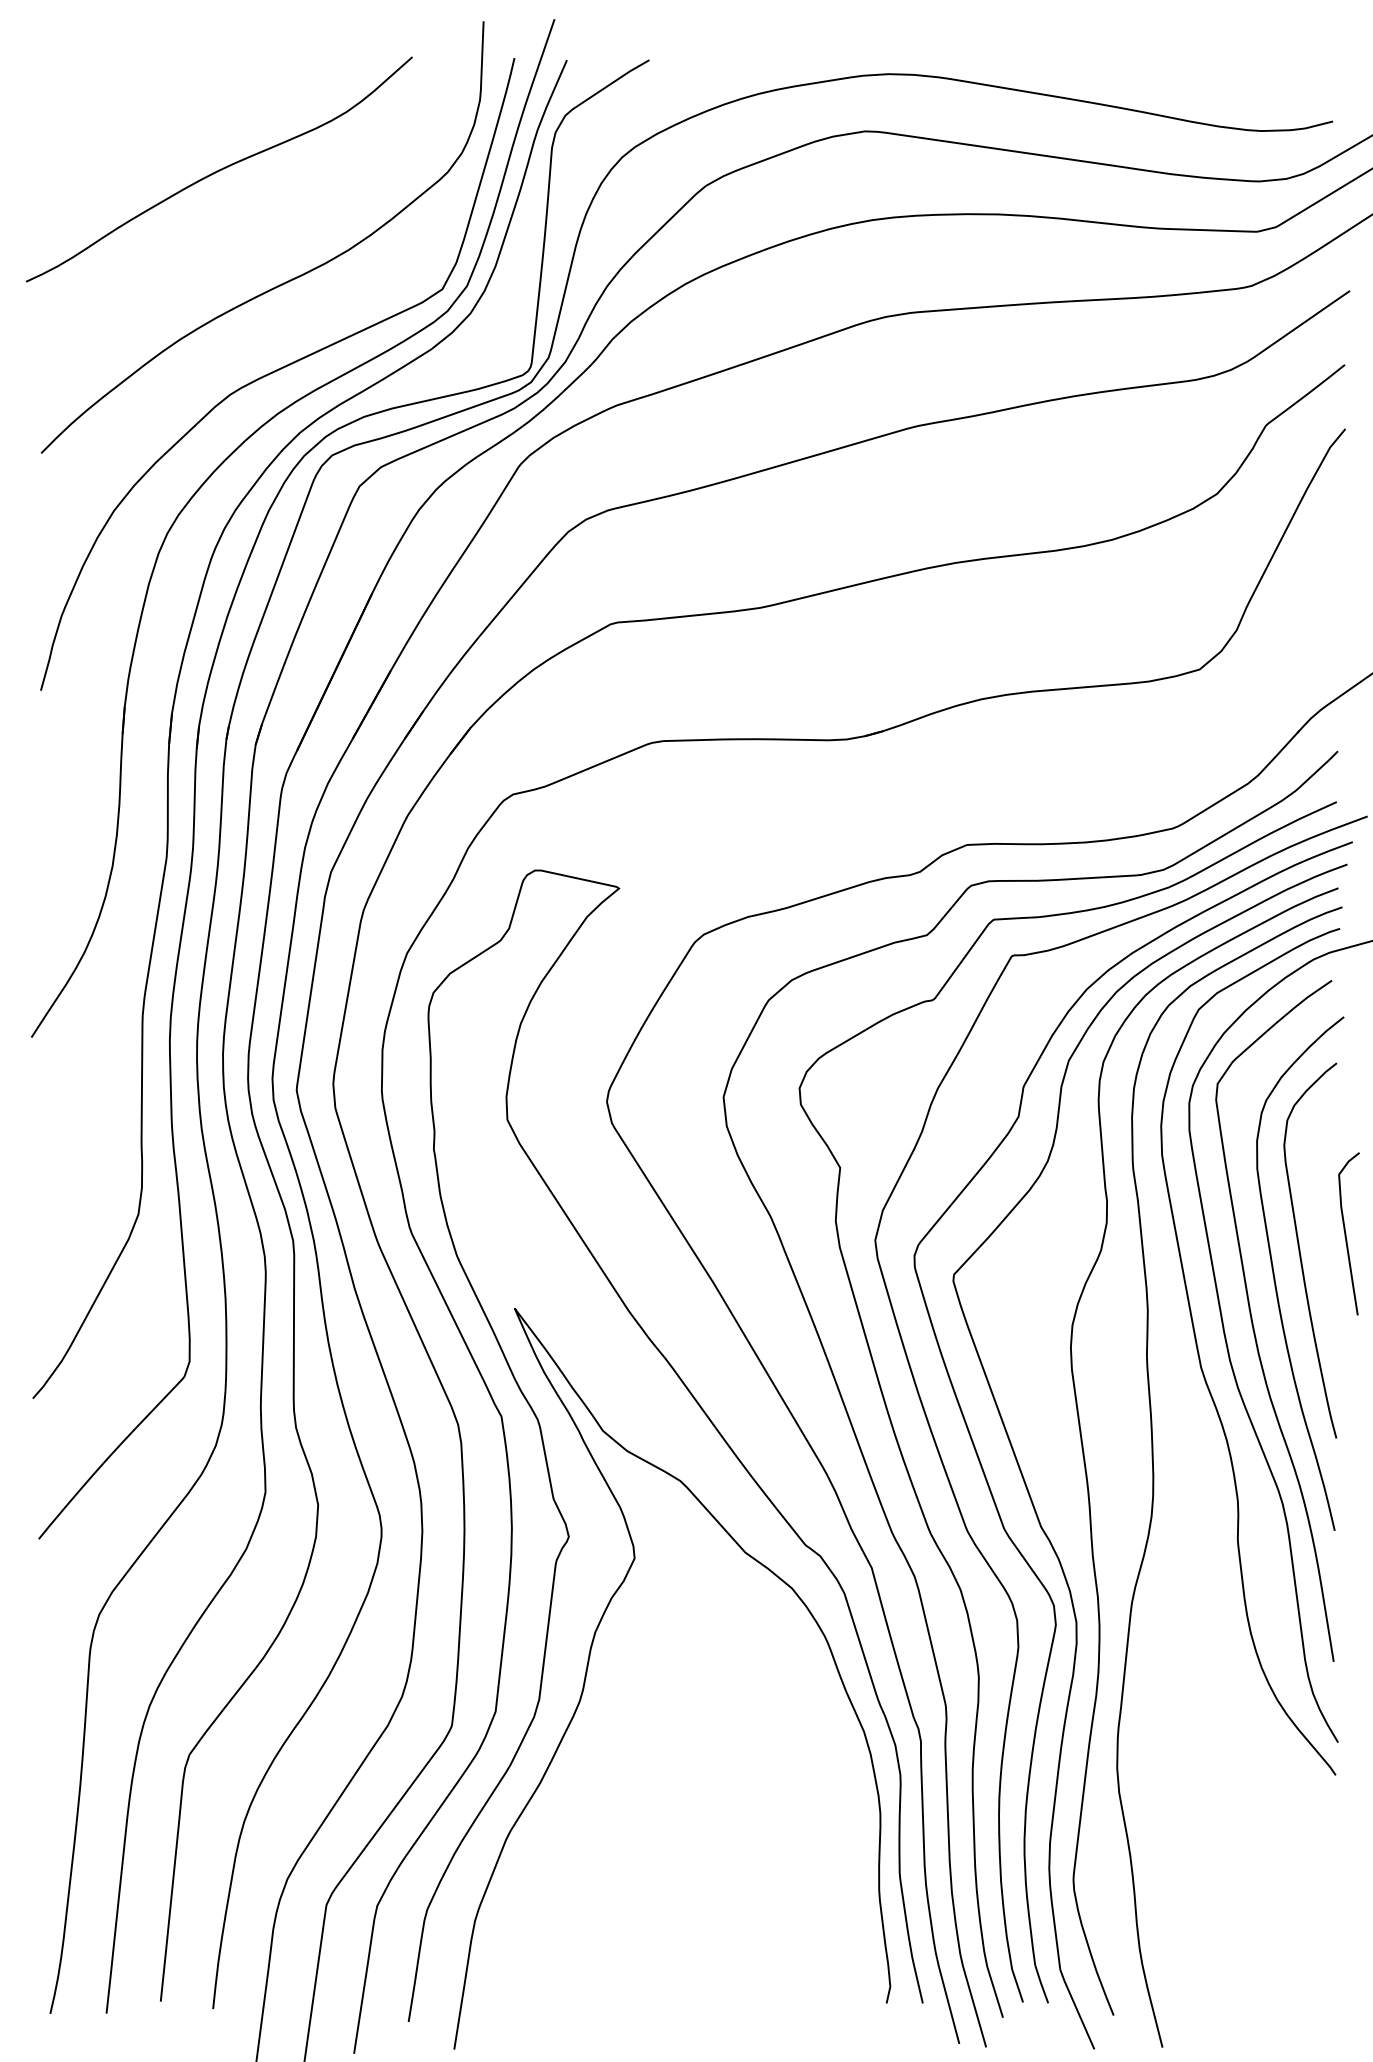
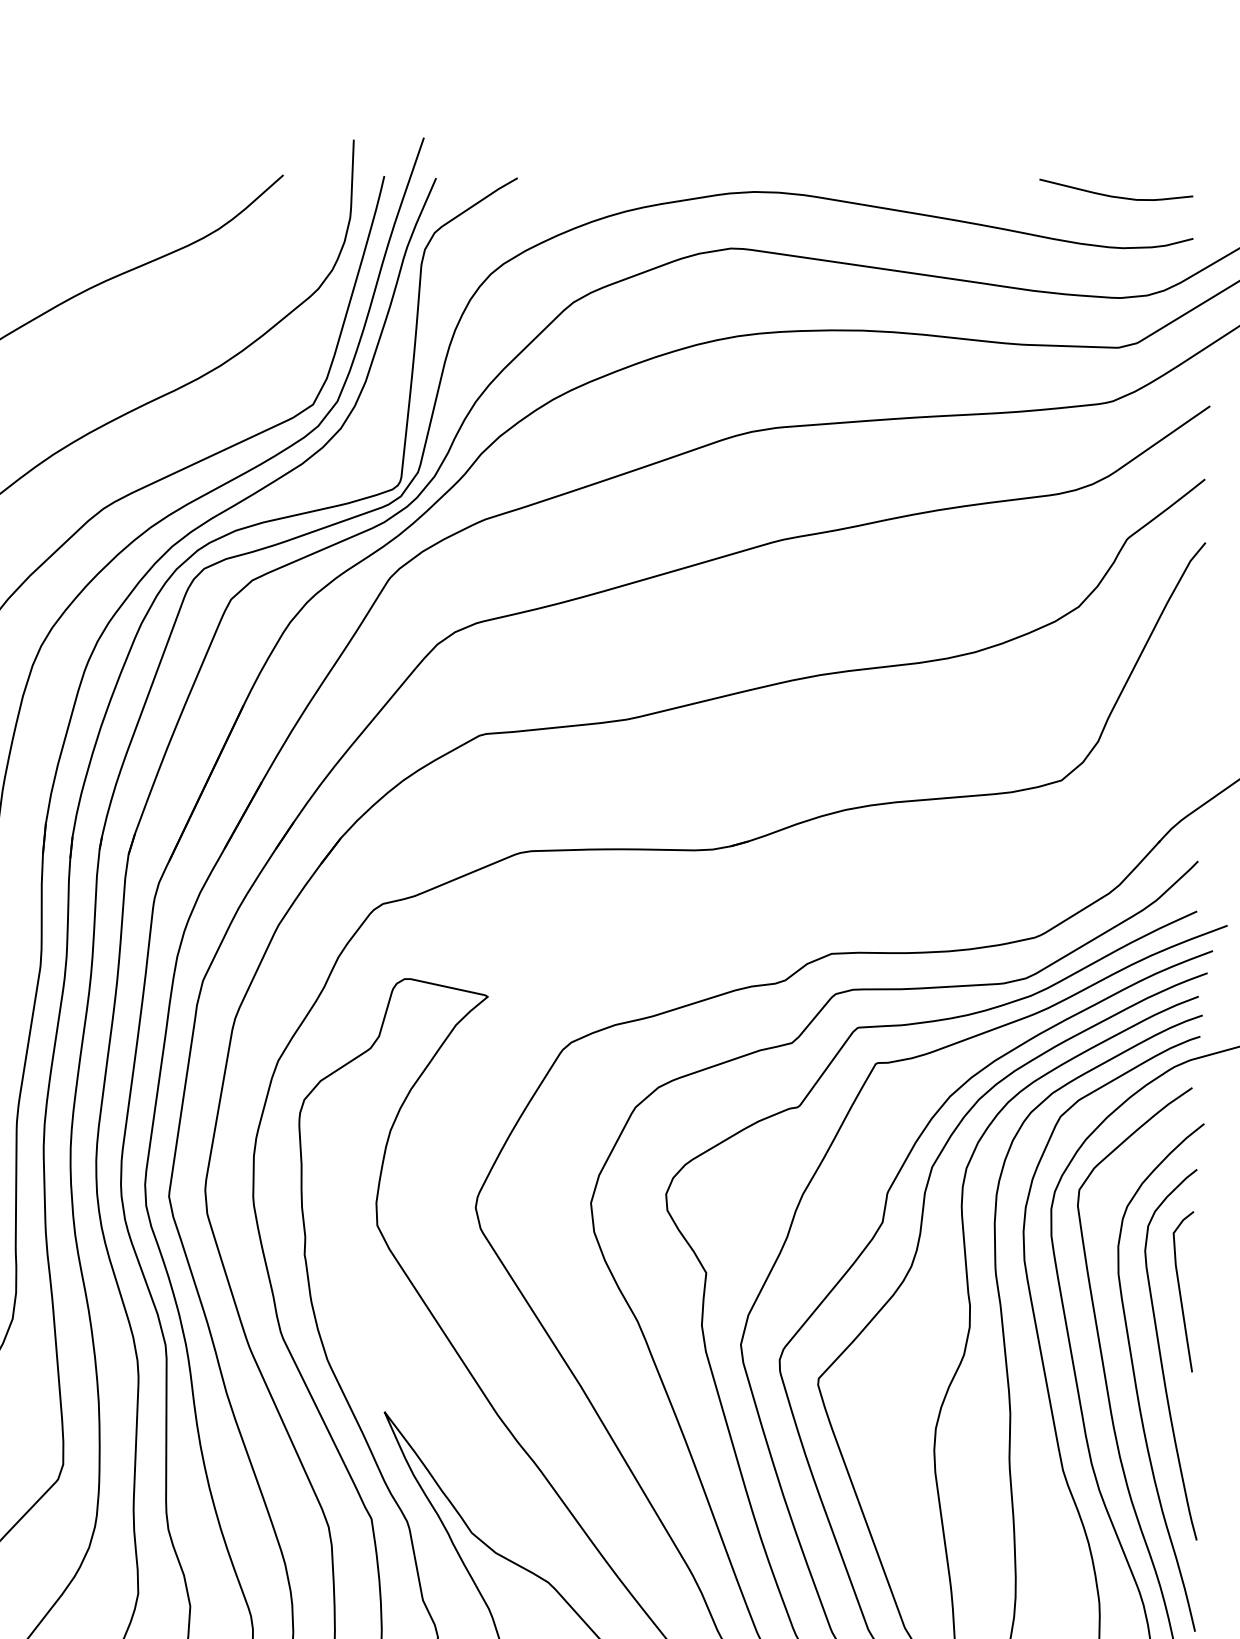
curve: (1254, 78) -> (1115, 196), added
curve: (1346, 1233) -> (1181, 1291), moved

